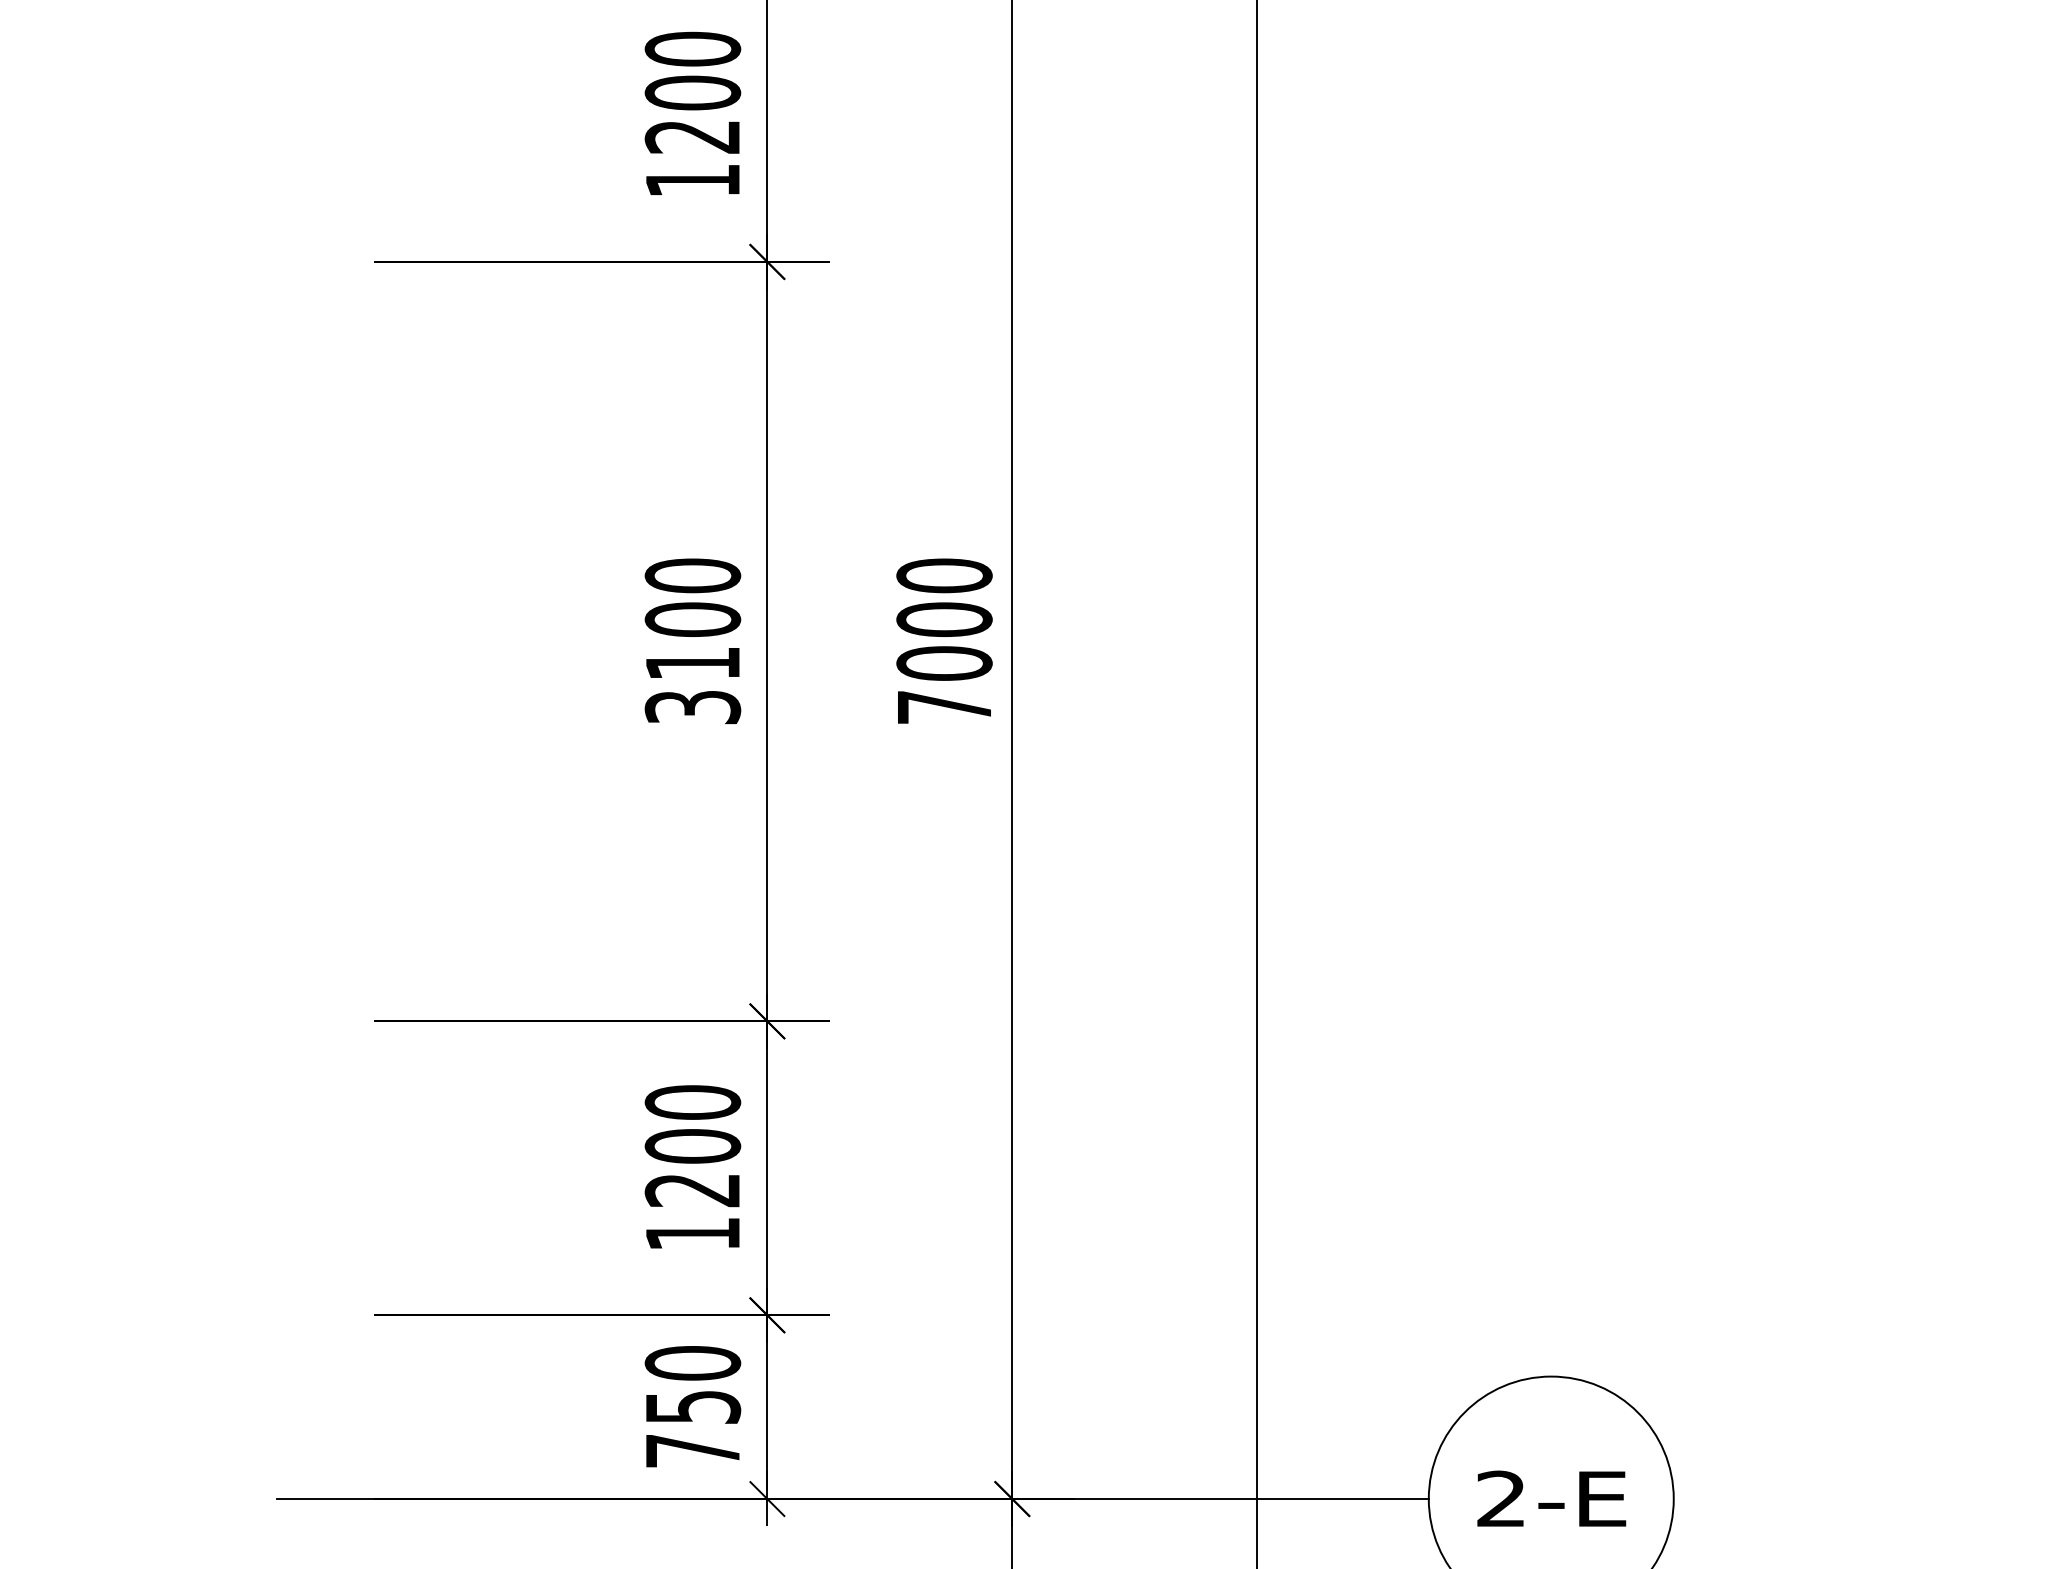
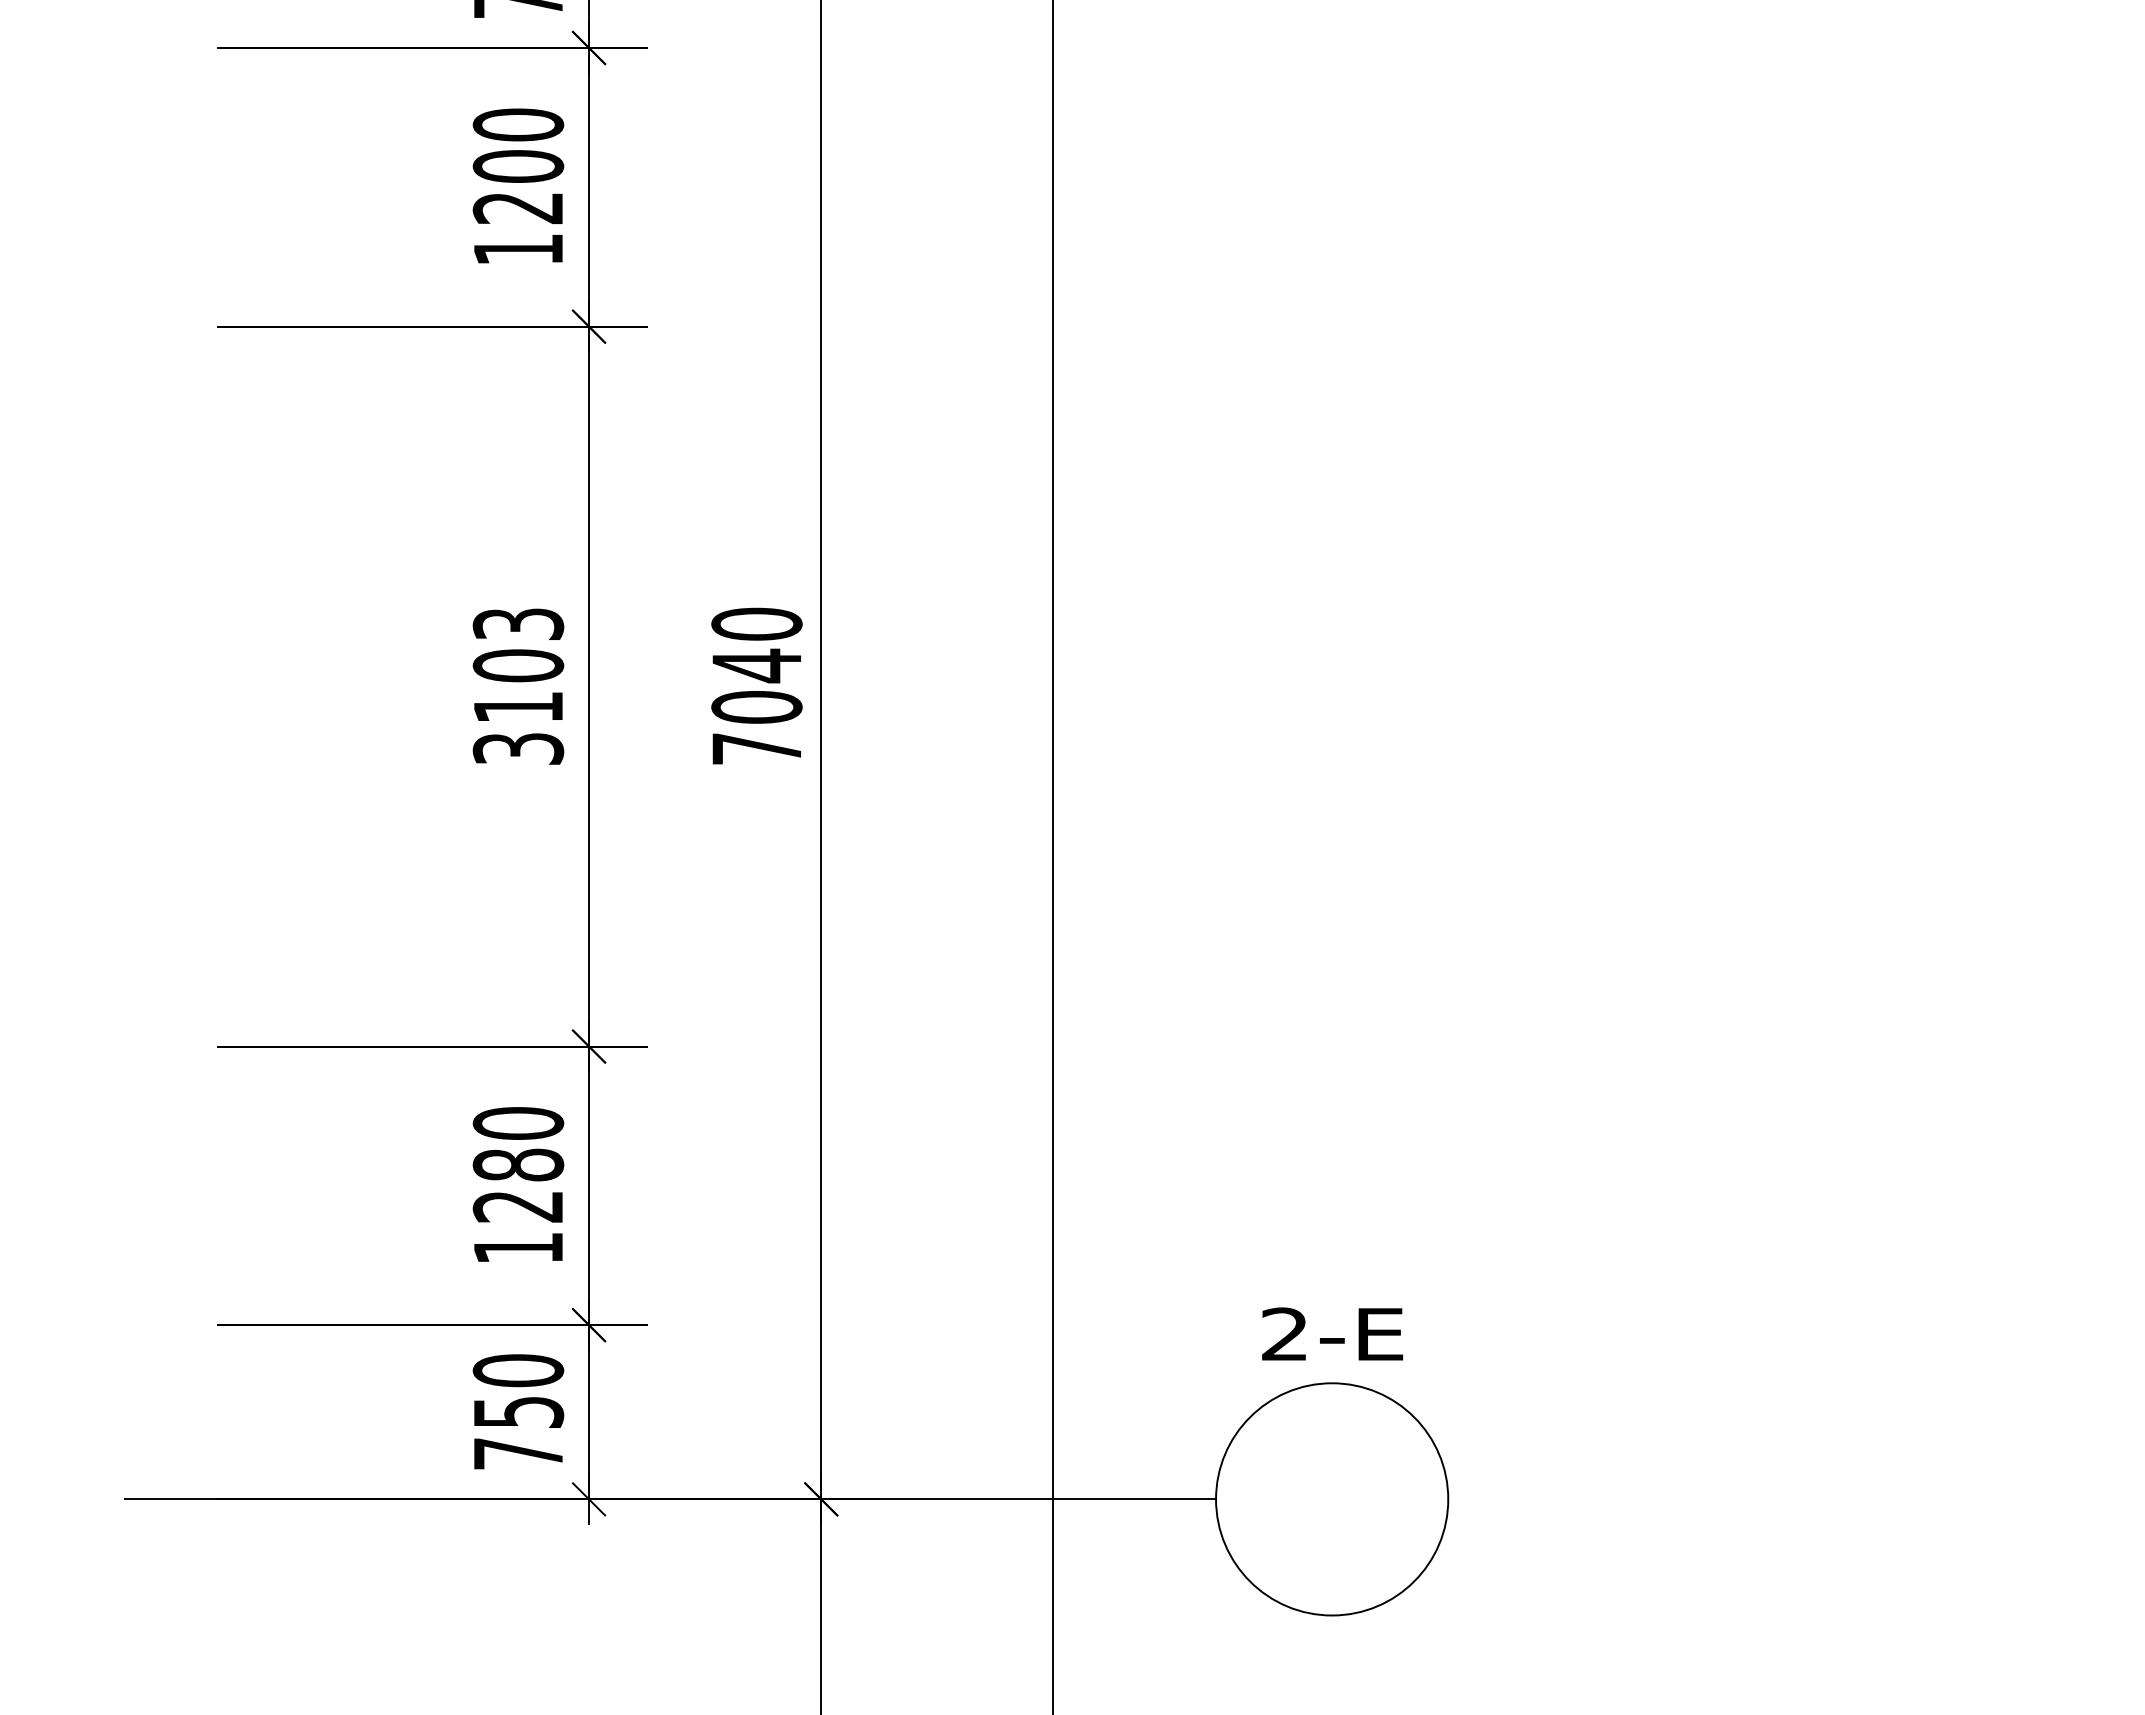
text: (692, 575) -> (518, 623), 3100 -> 3103
text: (944, 619) -> (756, 665), 7000 -> 7040
text: (692, 1145) -> (518, 1164), 1200 -> 1280
text: (1551, 1498) -> (1332, 1333), moved

